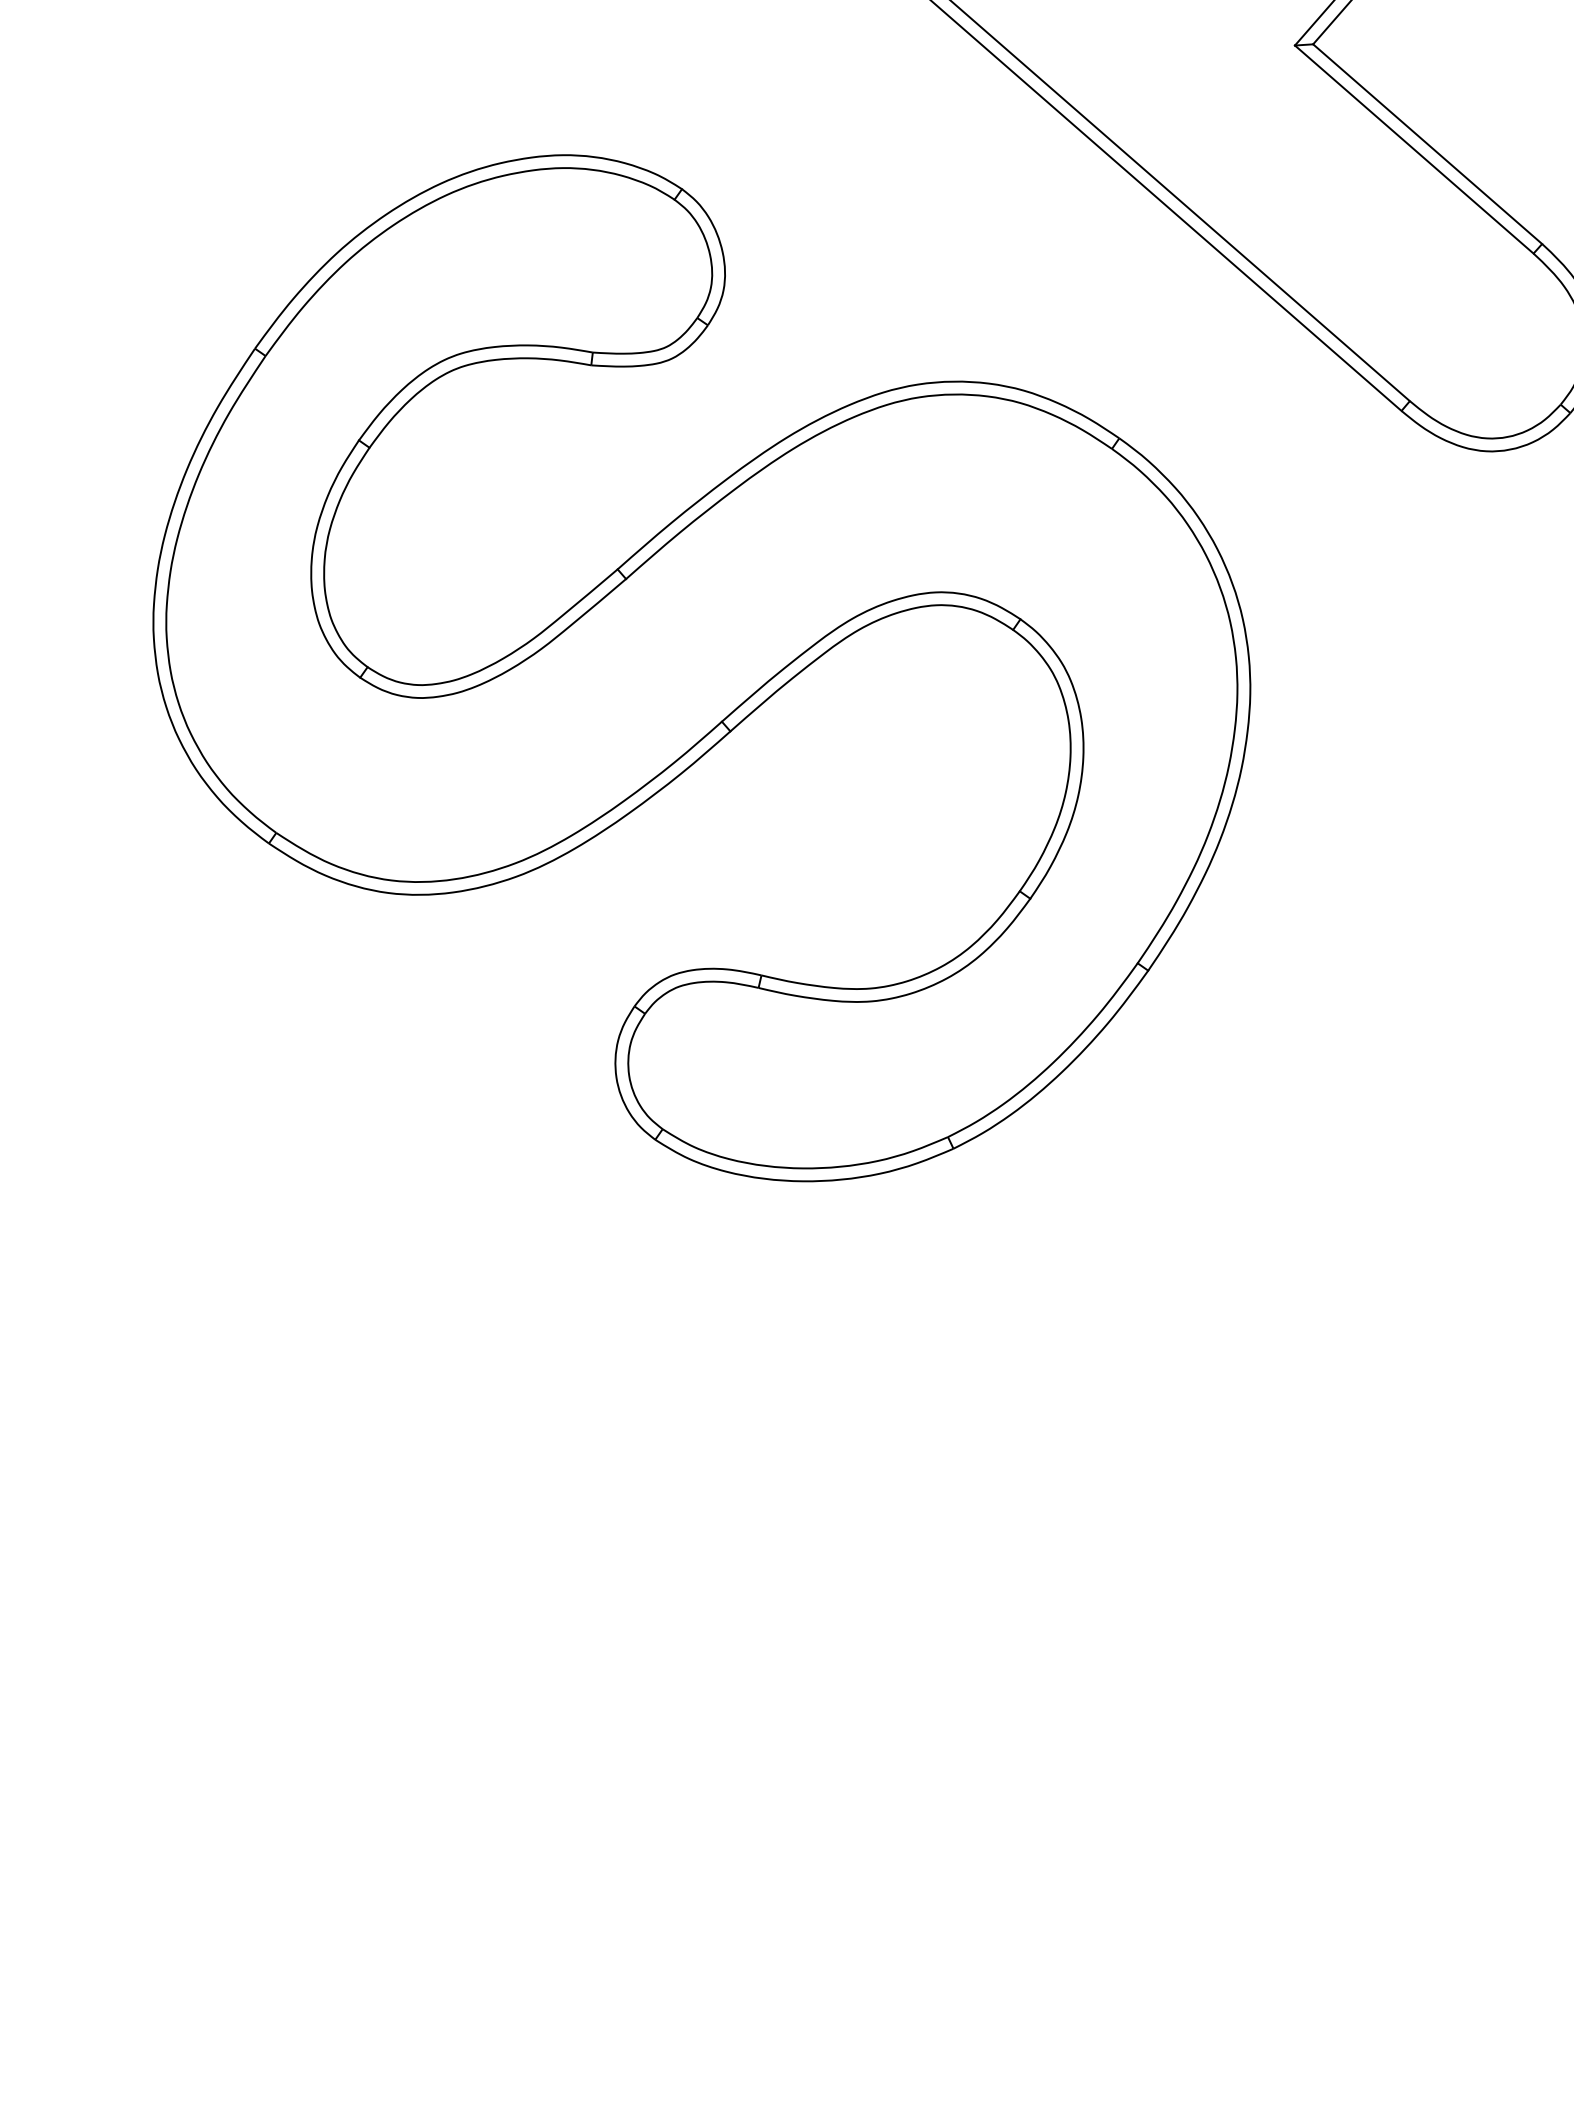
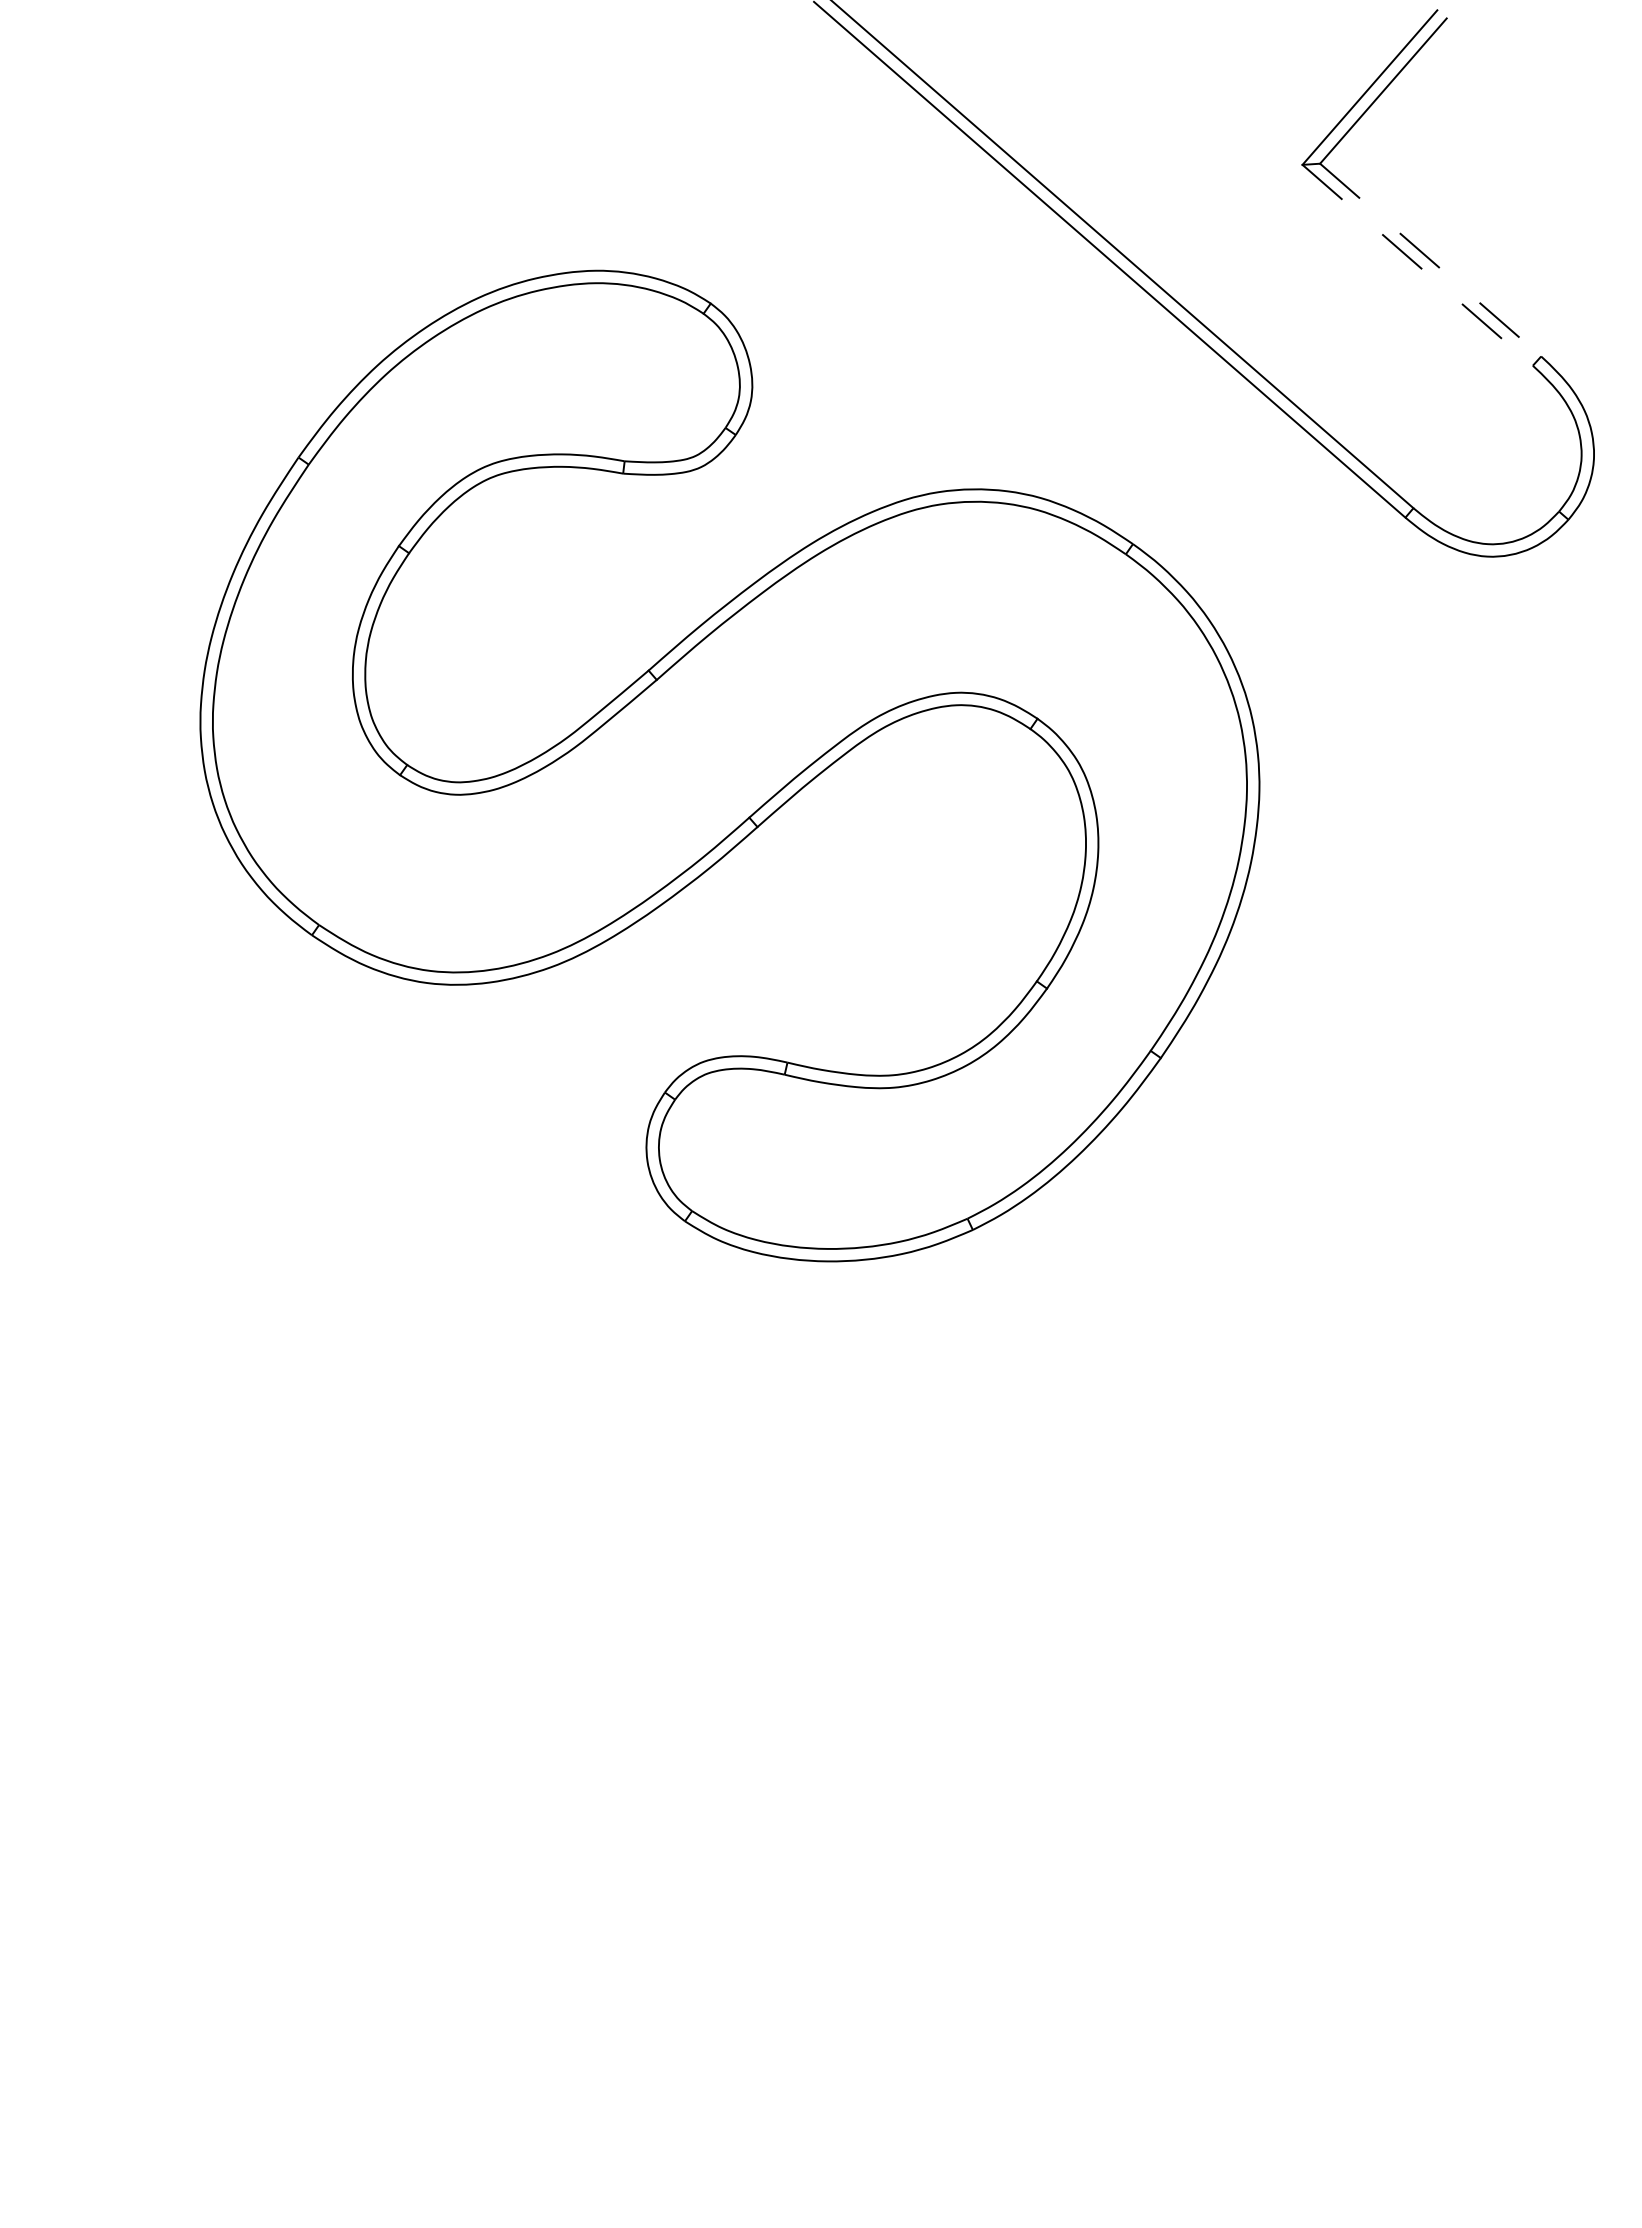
line: (1427, 144) -> (1430, 260), solid -> dashed
line: (1414, 149) -> (1417, 265), solid -> dashed

